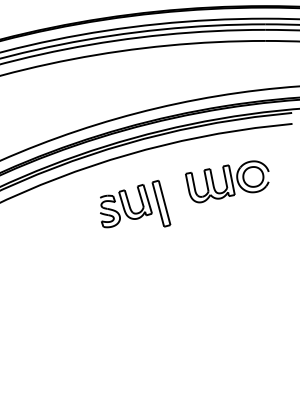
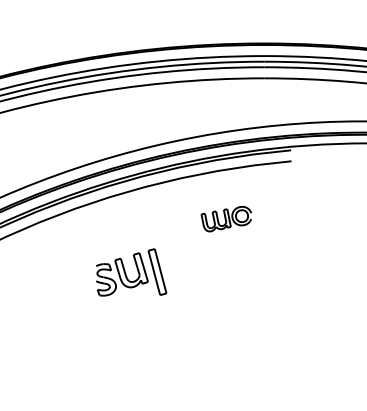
part: (227, 181) -> (226, 218), size x0.6
part: (135, 204) -> (131, 272), moved

